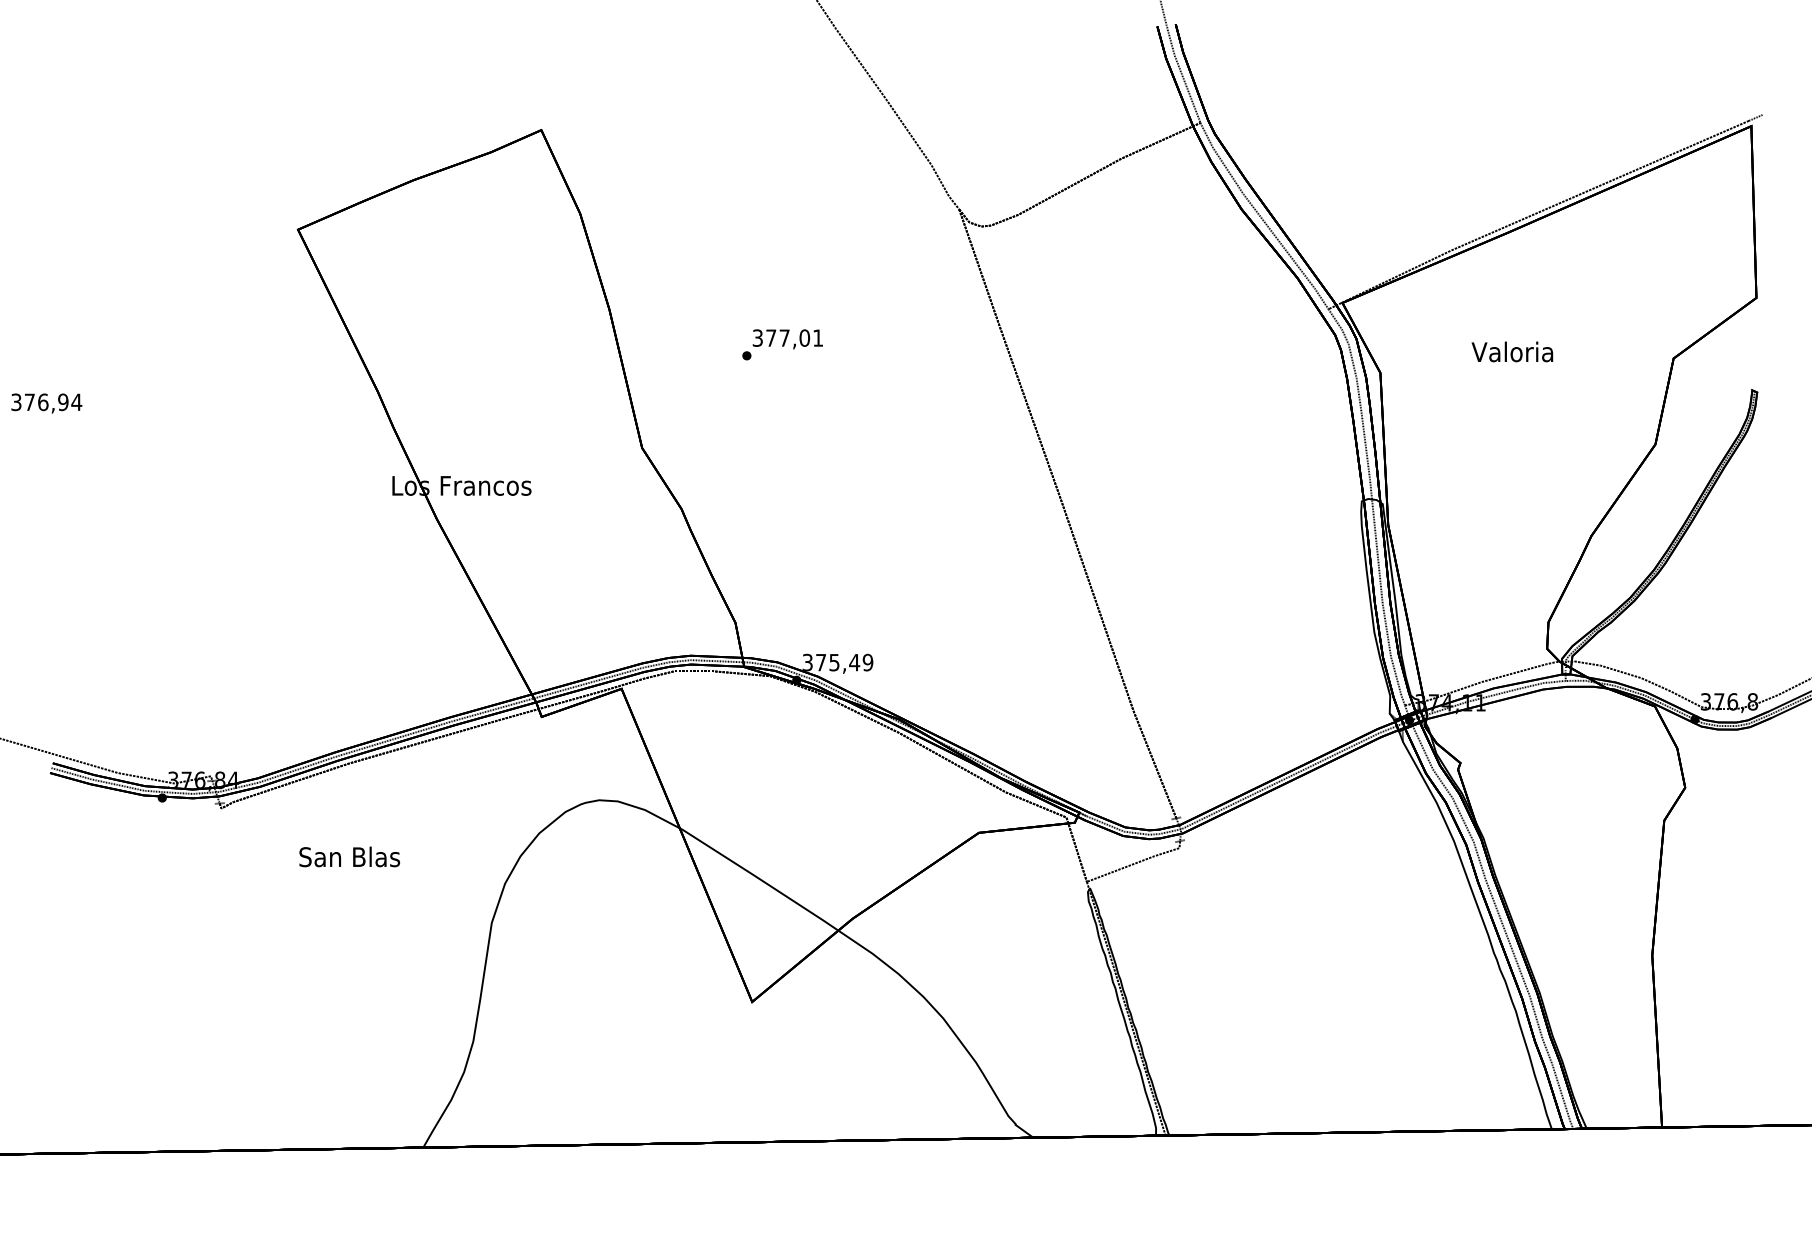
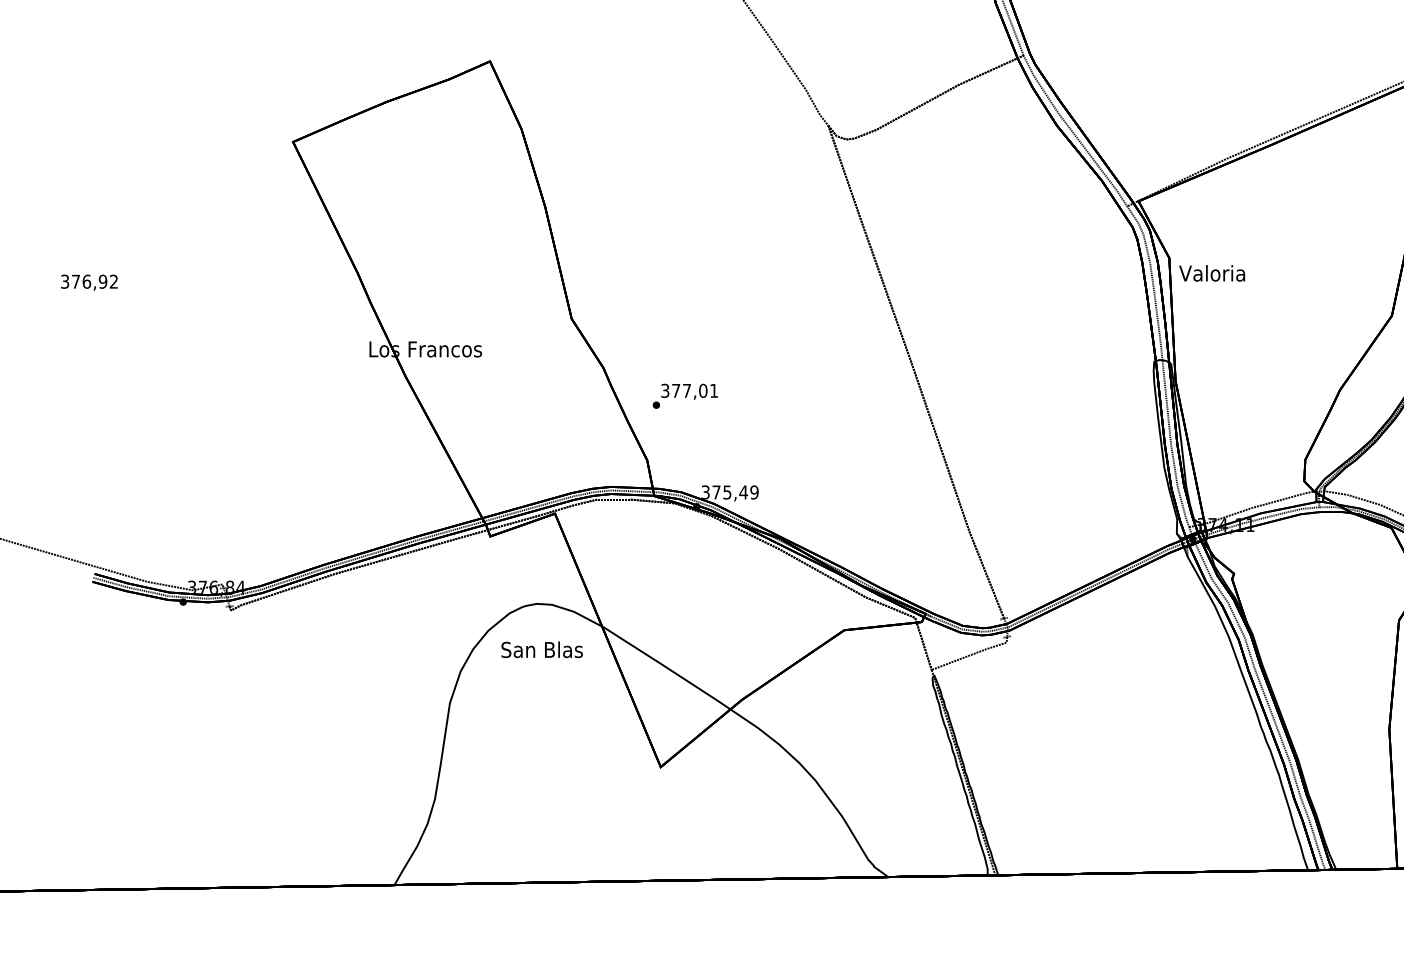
text: (782, 344) -> (685, 396), moved
text: (1512, 351) -> (1212, 272), moved
text: (76, 401) -> (113, 281), 376,94 -> 376,92
text: (349, 856) -> (541, 649), moved

